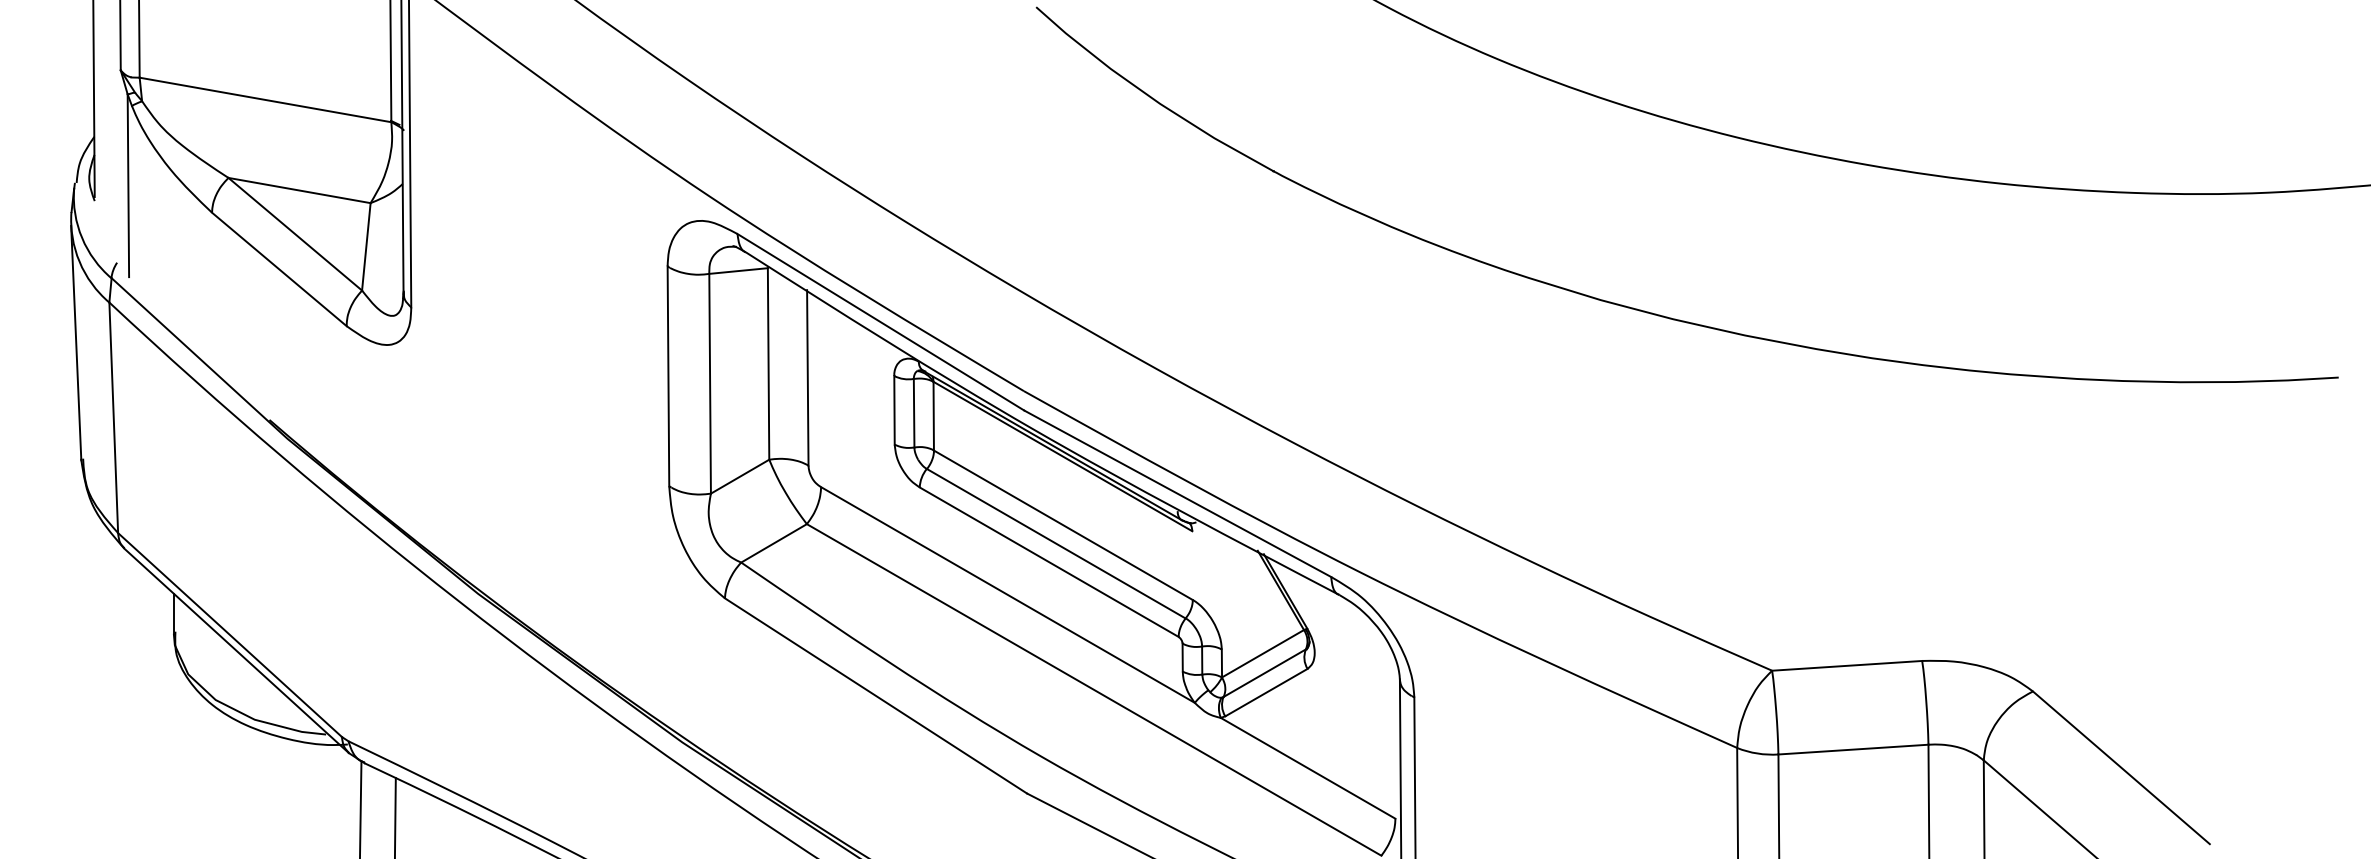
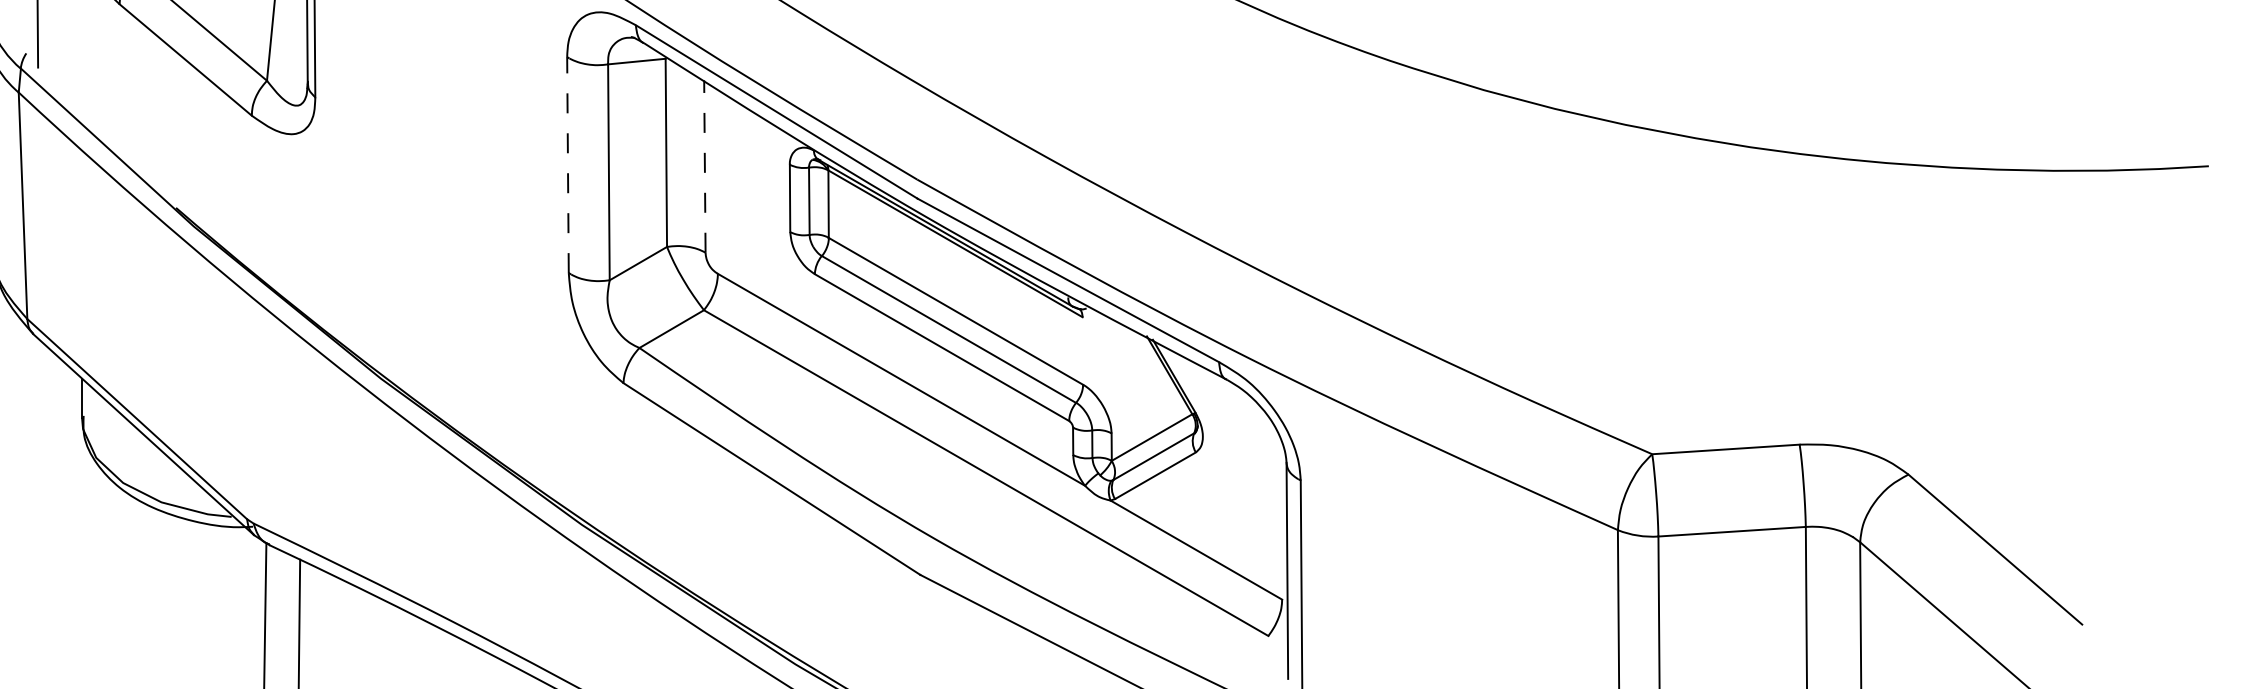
line: (668, 376) -> (568, 165), solid -> dashed
line: (807, 377) -> (704, 166), solid -> dashed

